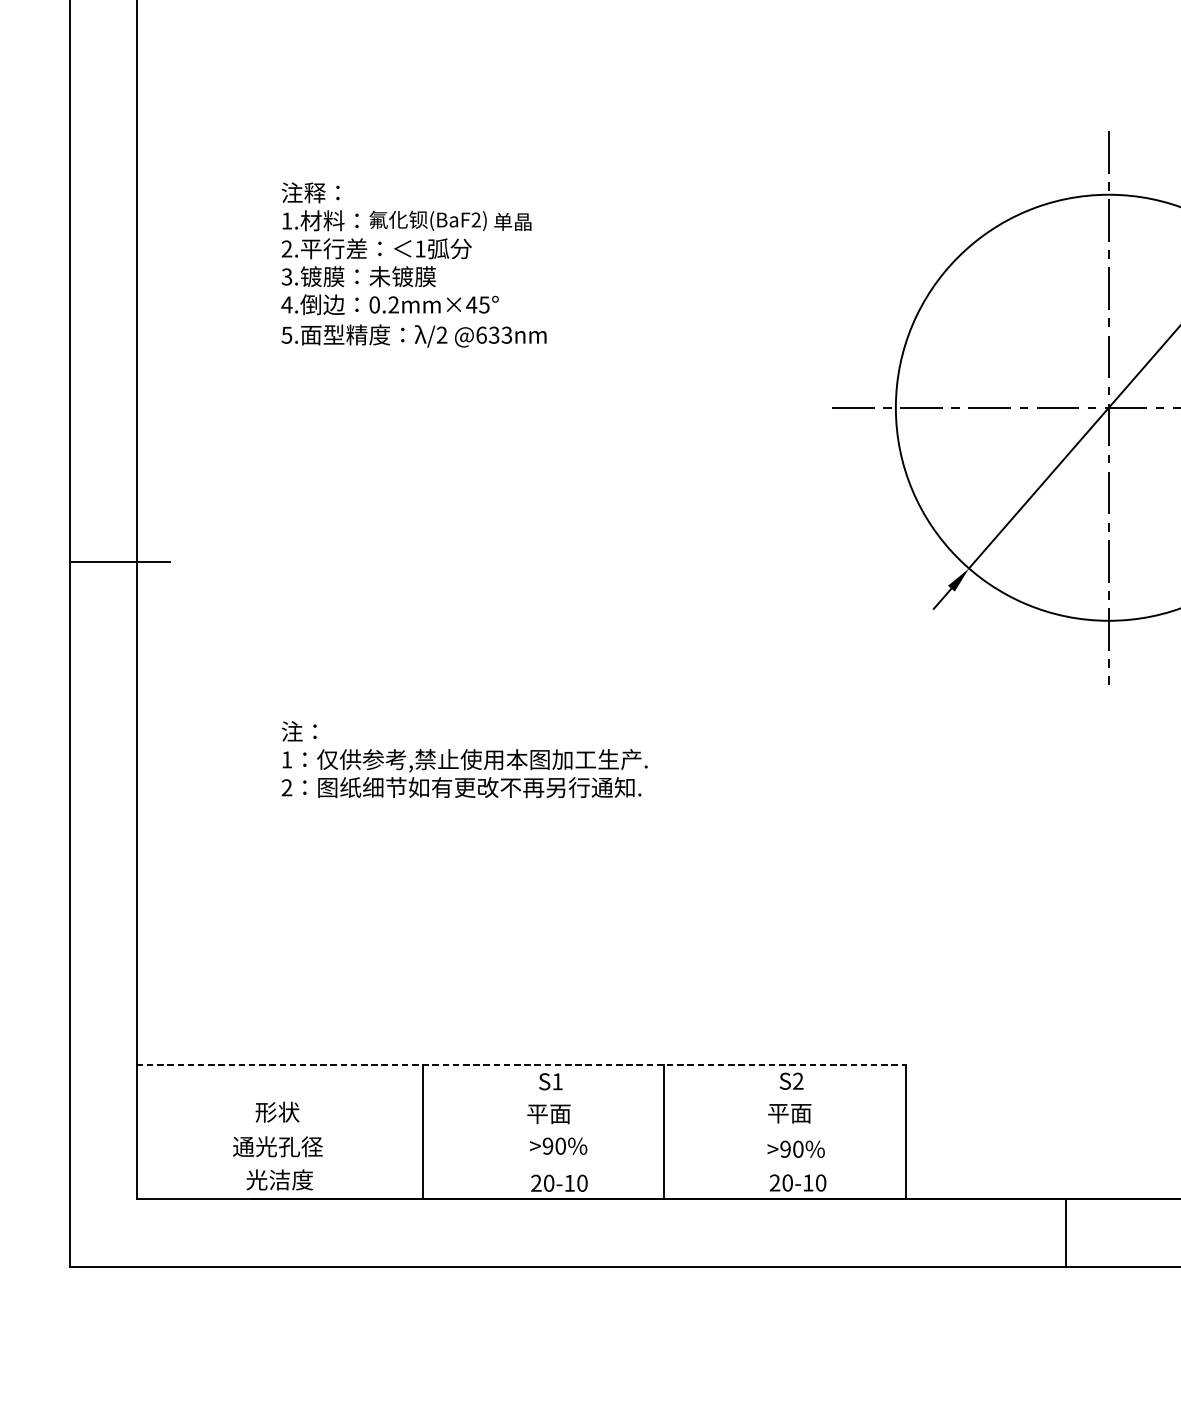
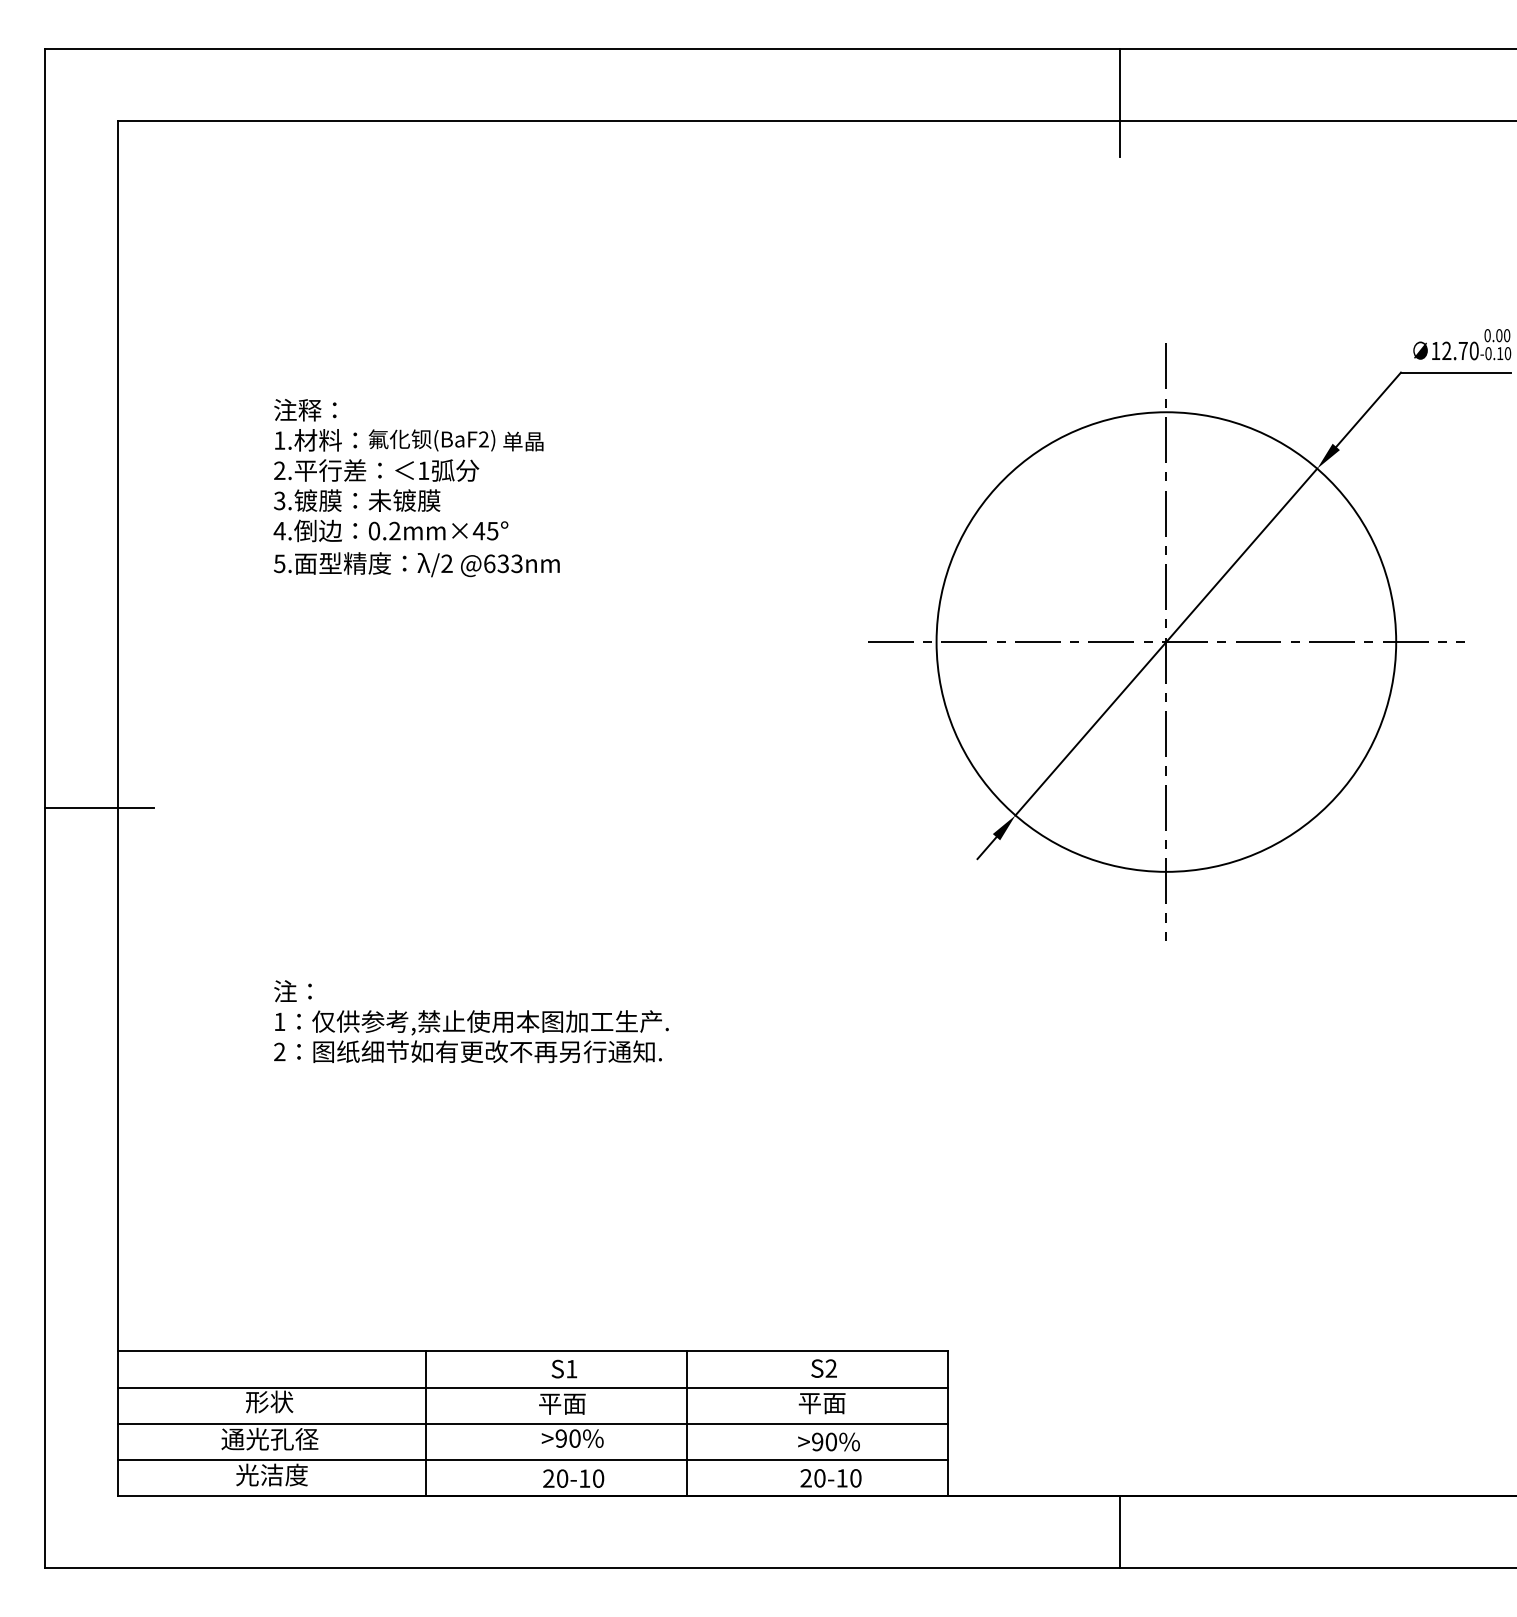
line: (521, 1065) -> (532, 1351), dashed -> solid
line: (521, 1098) -> (532, 1387), added
line: (521, 1132) -> (532, 1423), added
line: (521, 1165) -> (532, 1459), added

